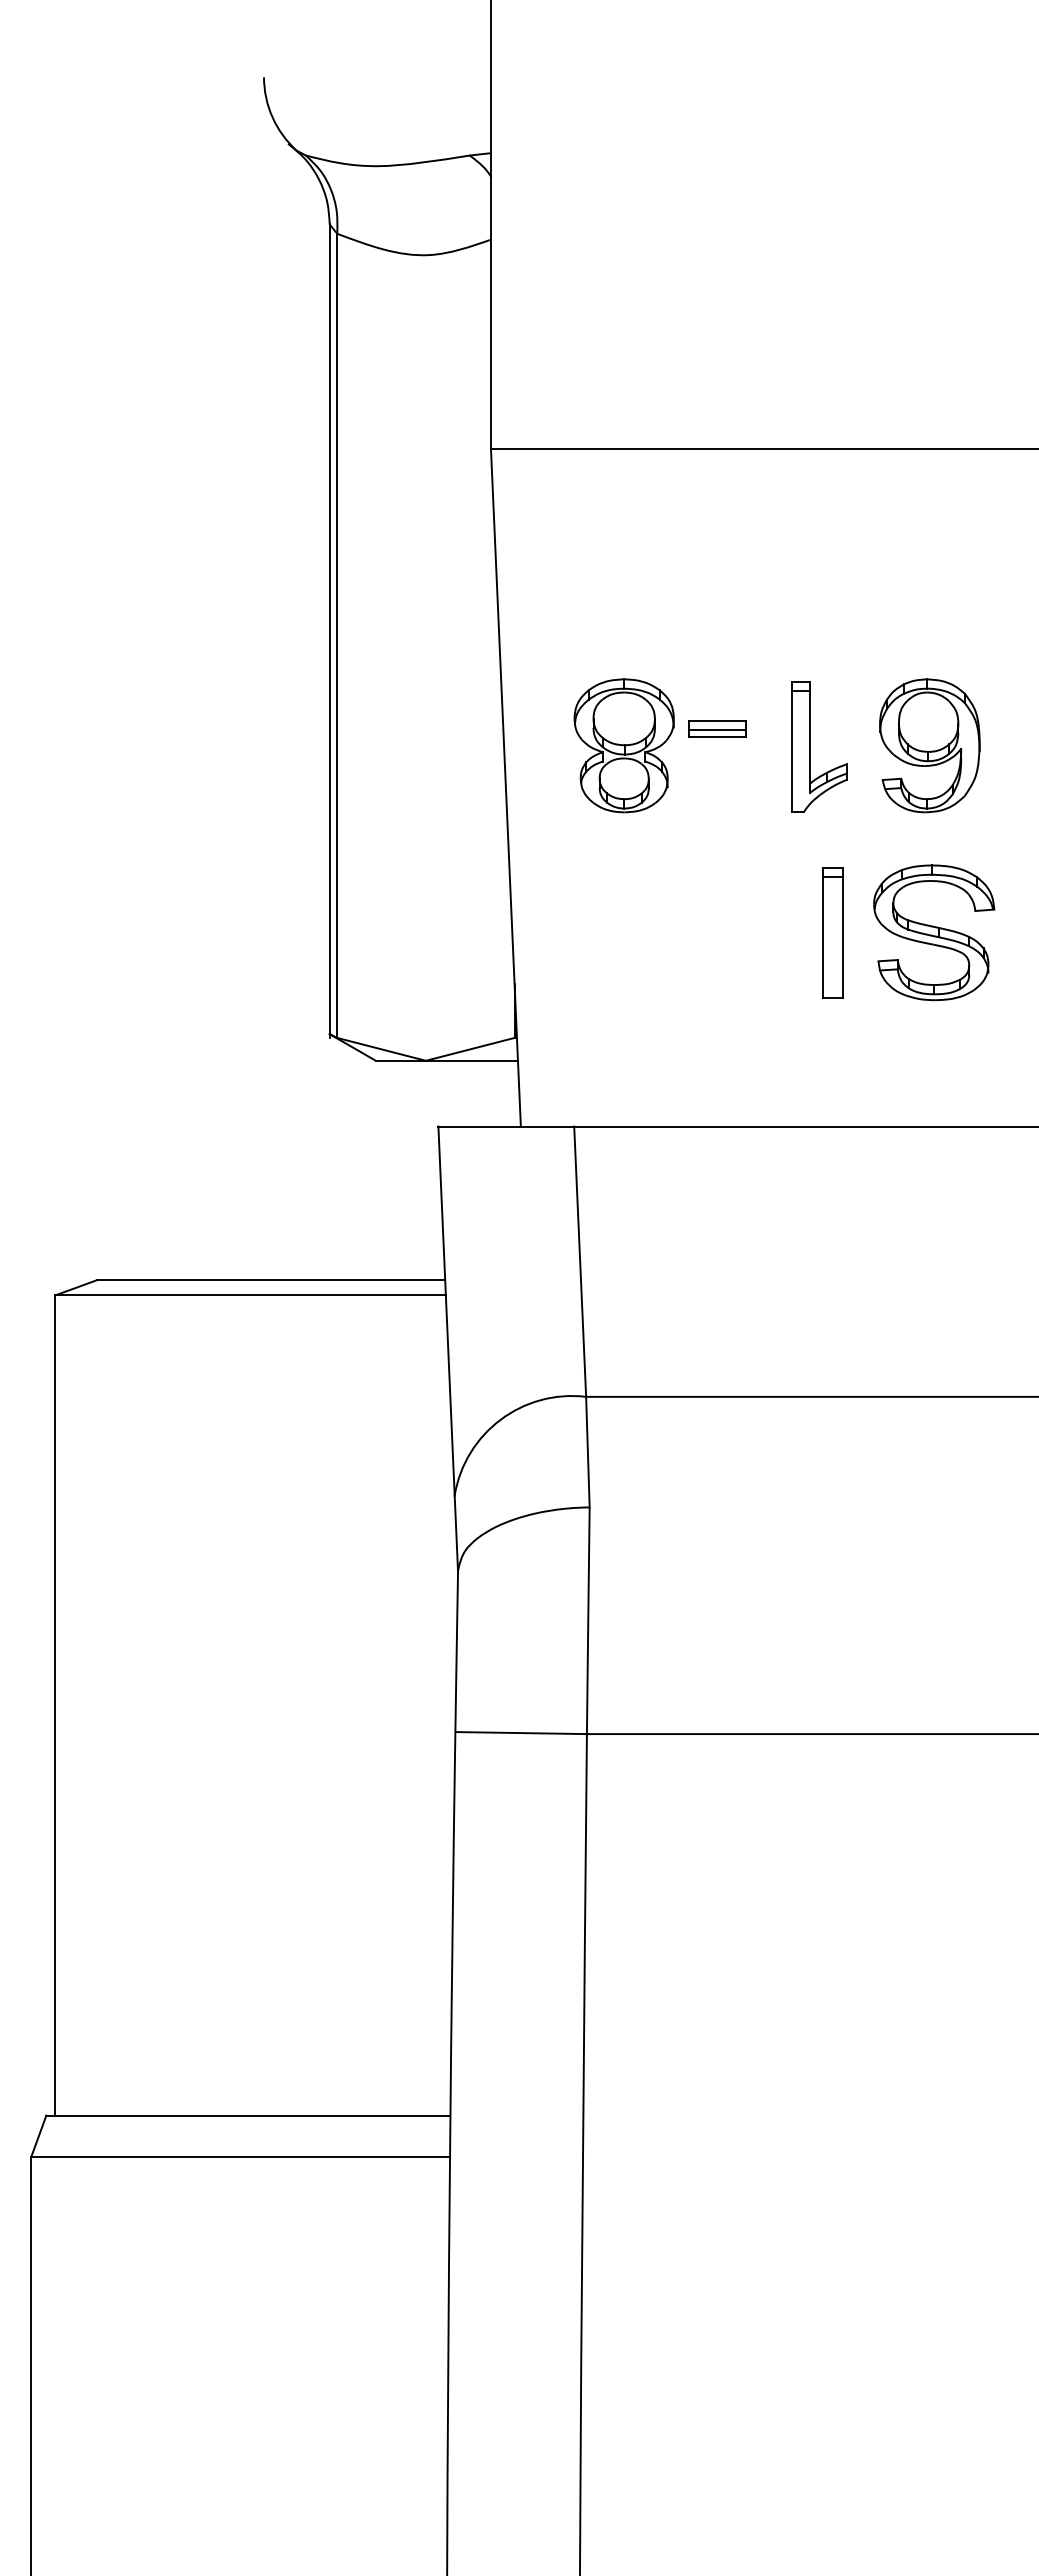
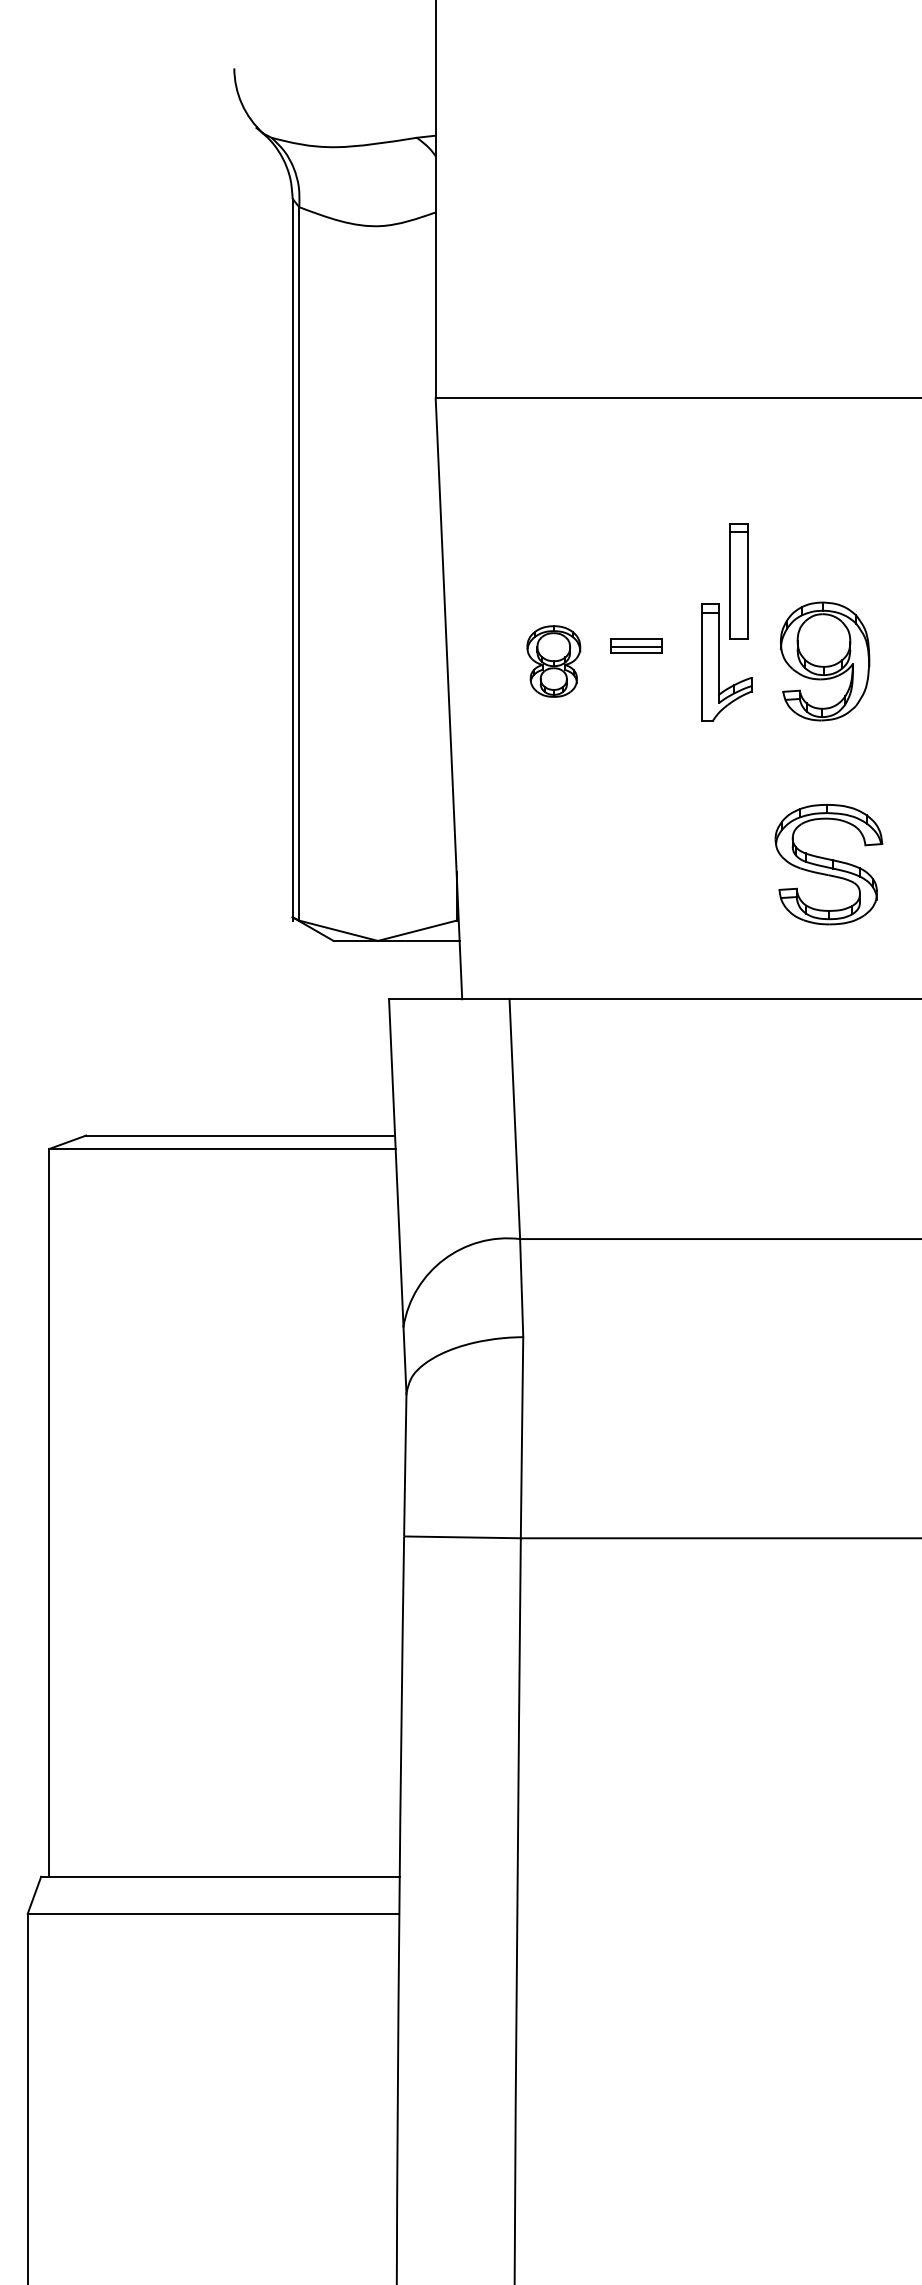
part: (623, 745) -> (553, 661), size x0.6
part: (832, 932) -> (738, 581), moved
part: (934, 932) -> (829, 864), moved

